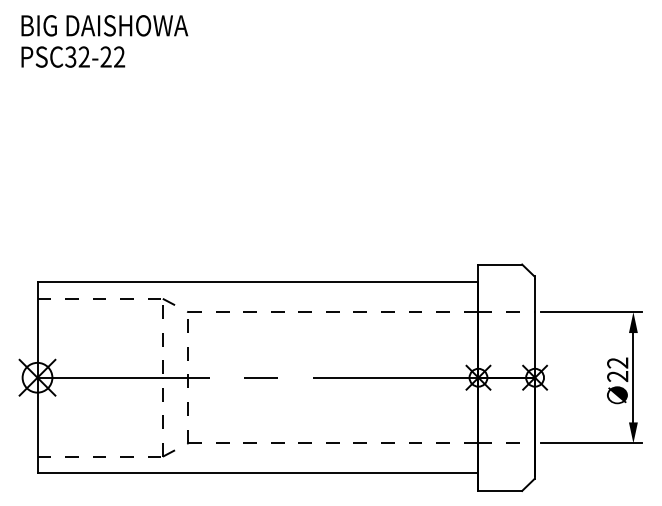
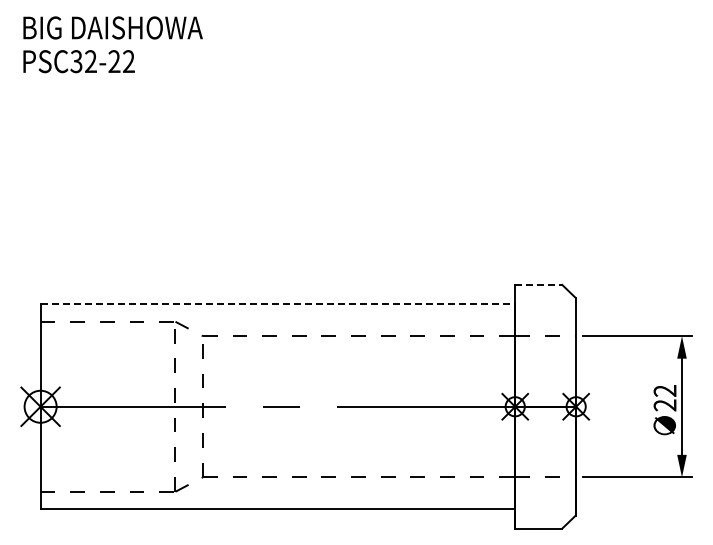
line: (500, 264) -> (538, 284), solid -> dashed
line: (258, 282) -> (278, 304), solid -> dashed

